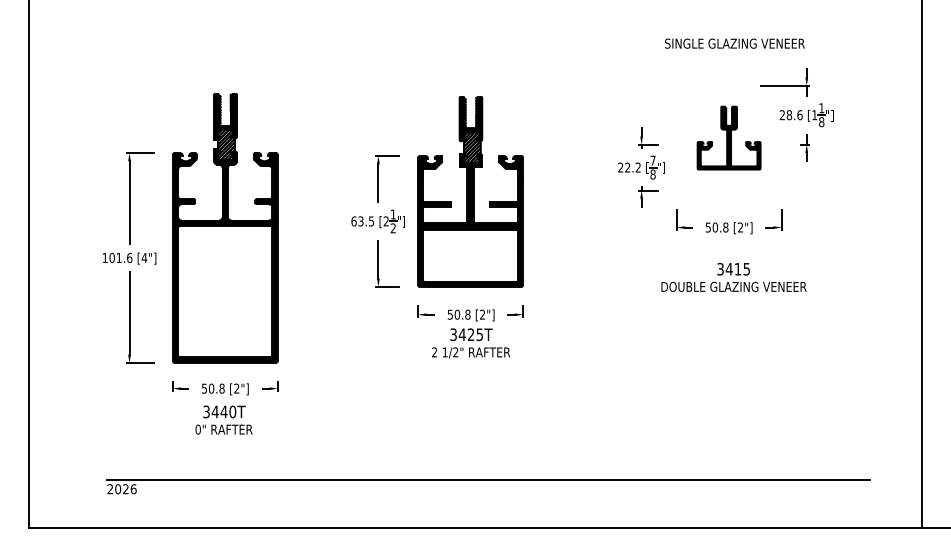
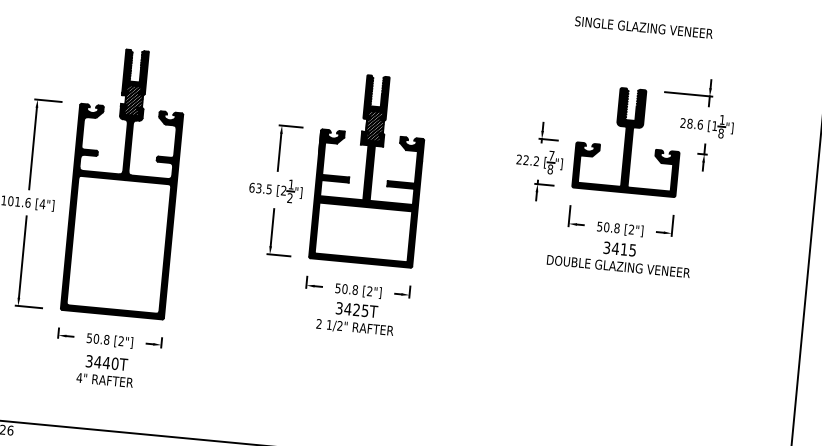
text: (734, 43) -> (643, 27), moved
part: (728, 137) -> (628, 140), size x1.67
text: (733, 276) -> (619, 256), moved
text: (198, 429) -> (79, 377), 0" -> 4"

